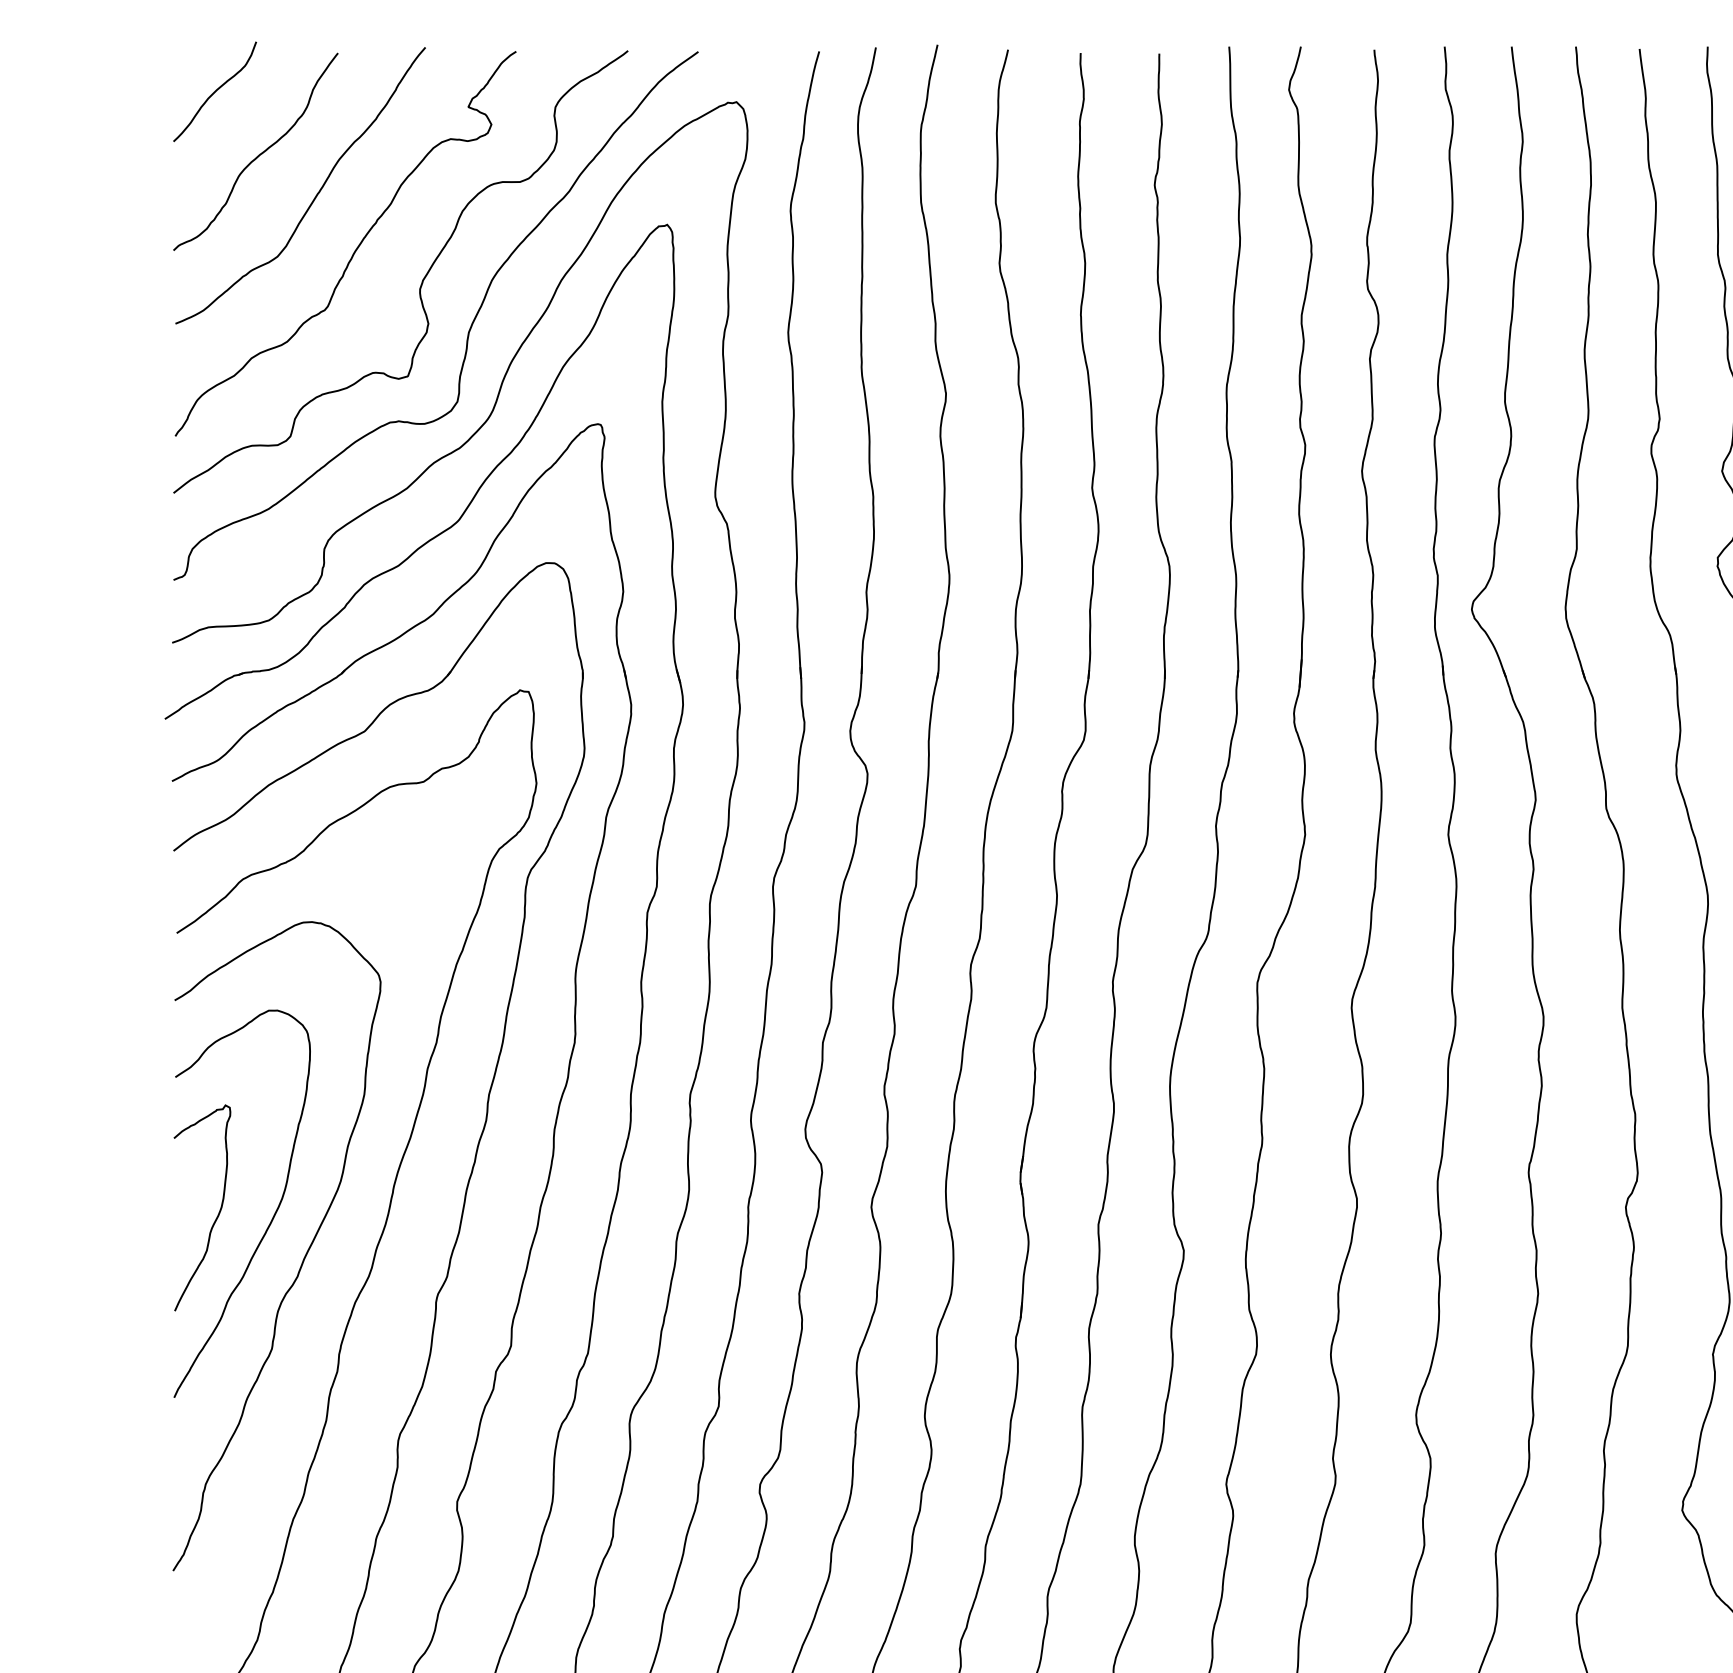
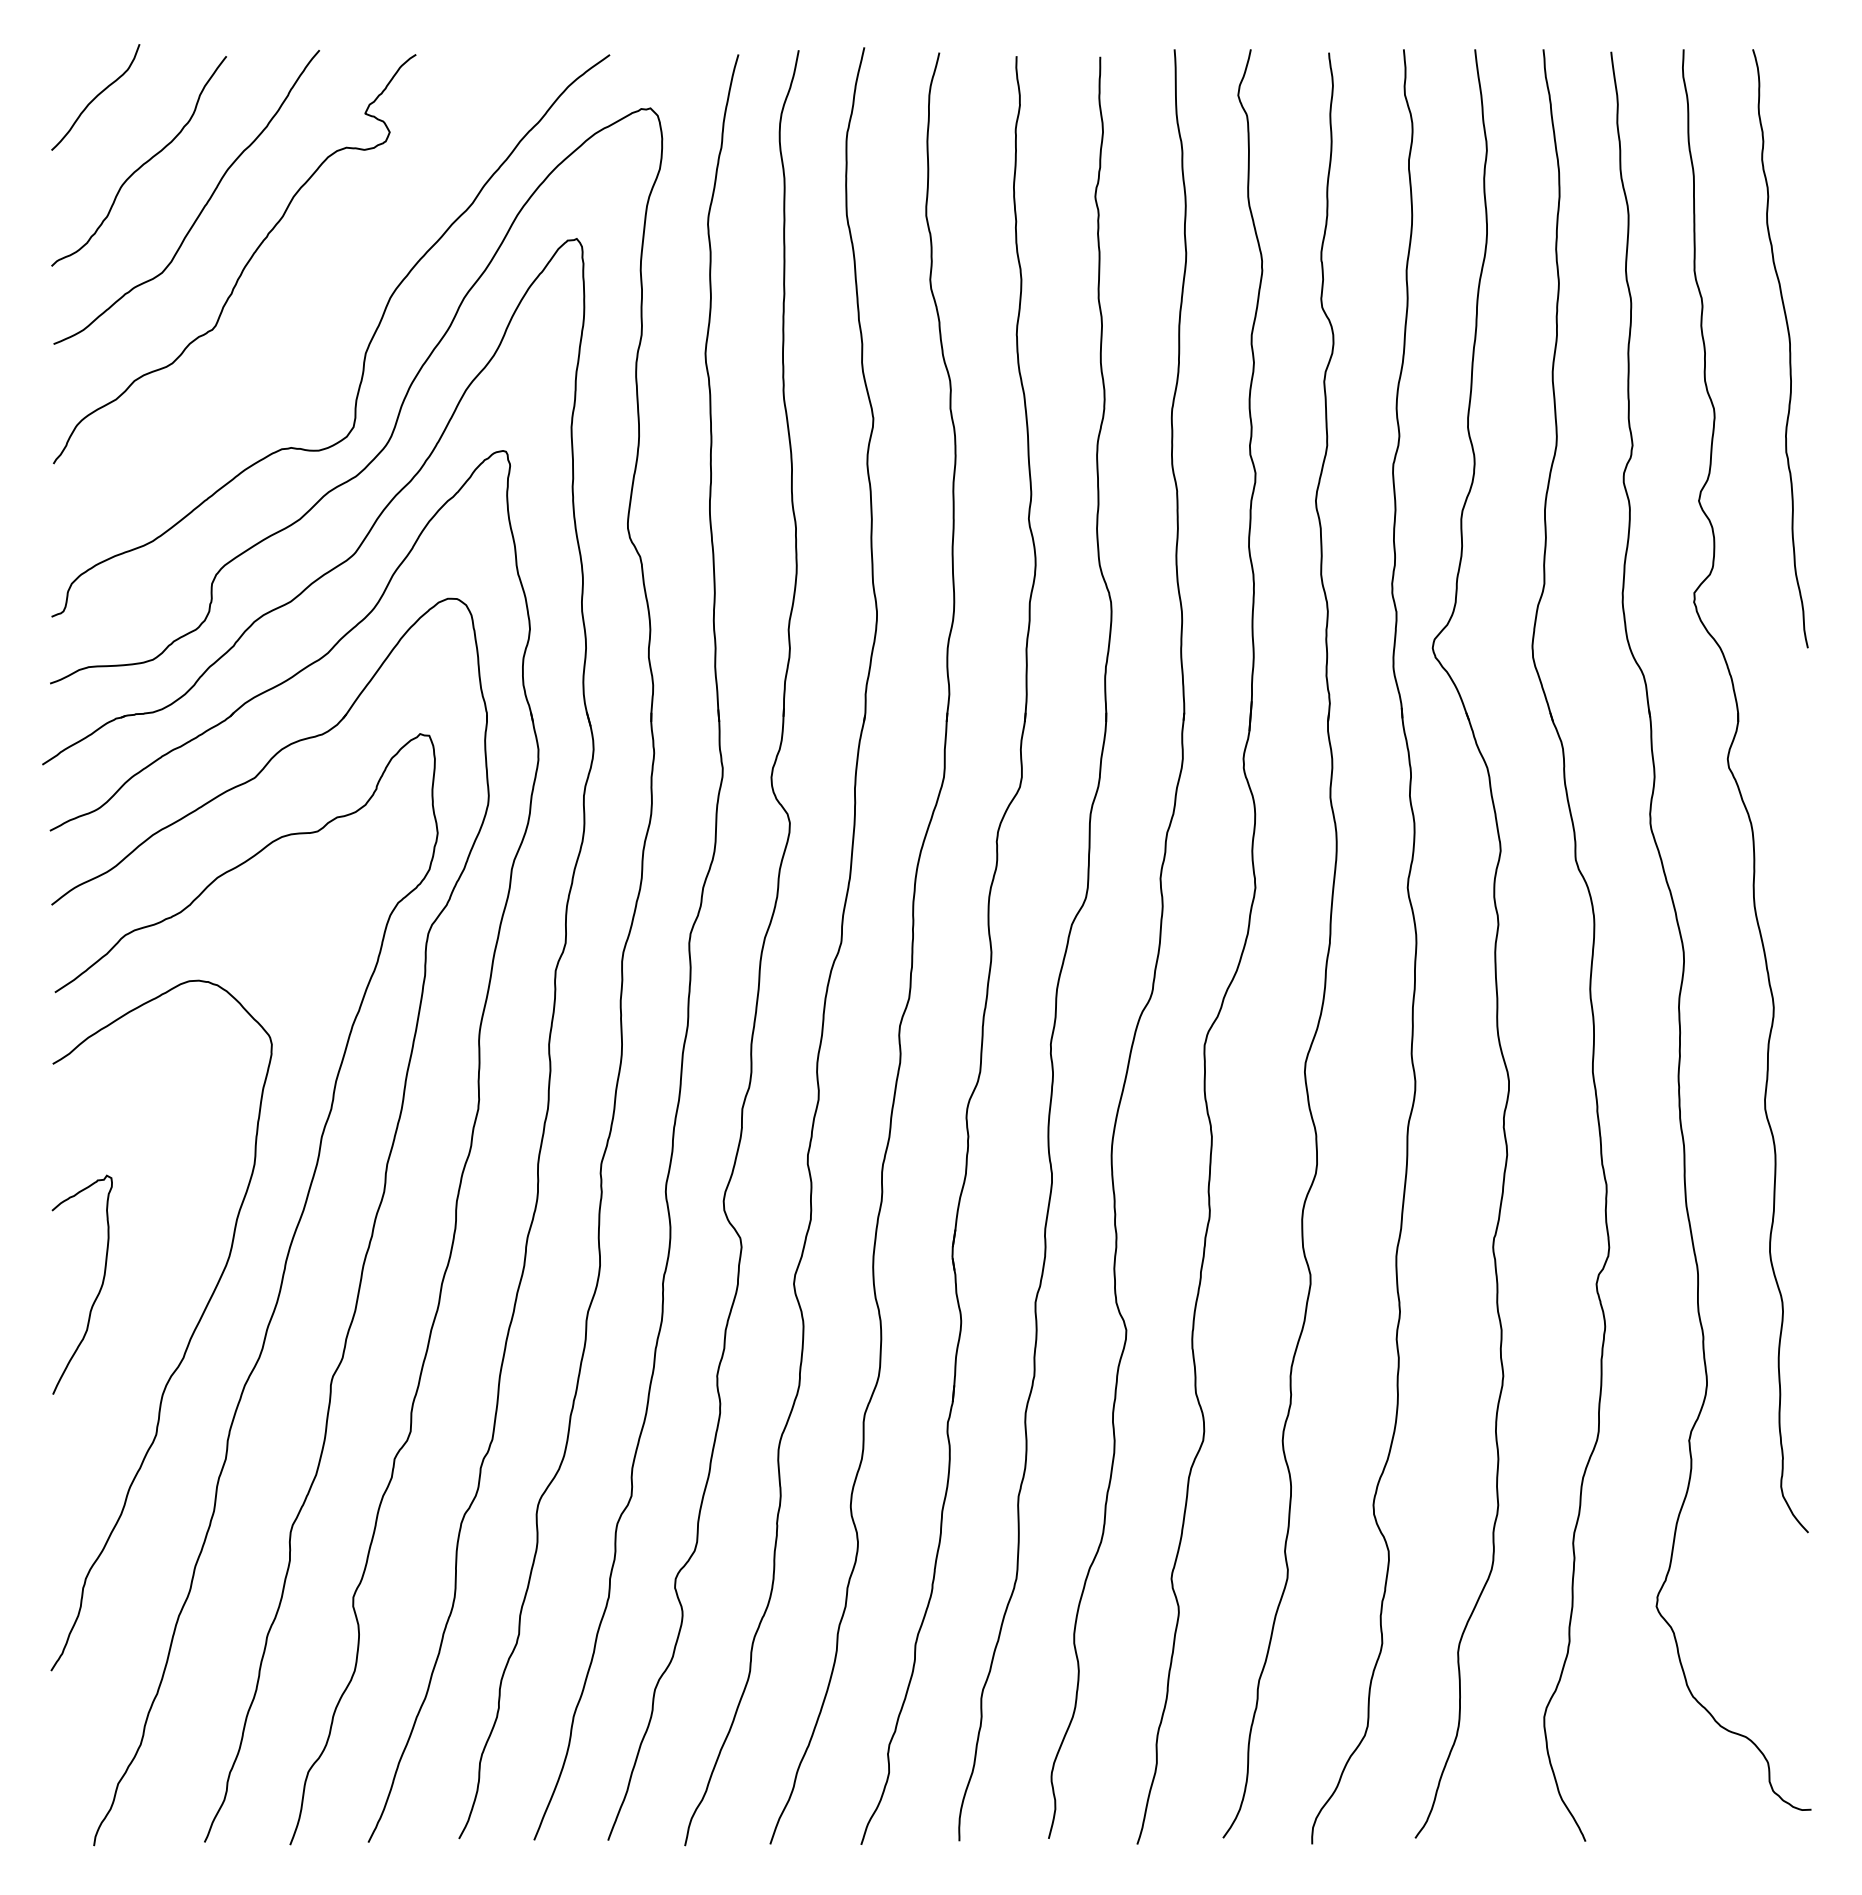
curve: (422, 278) -> (316, 296), removed
curve: (272, 1218) -> (156, 1295), removed

